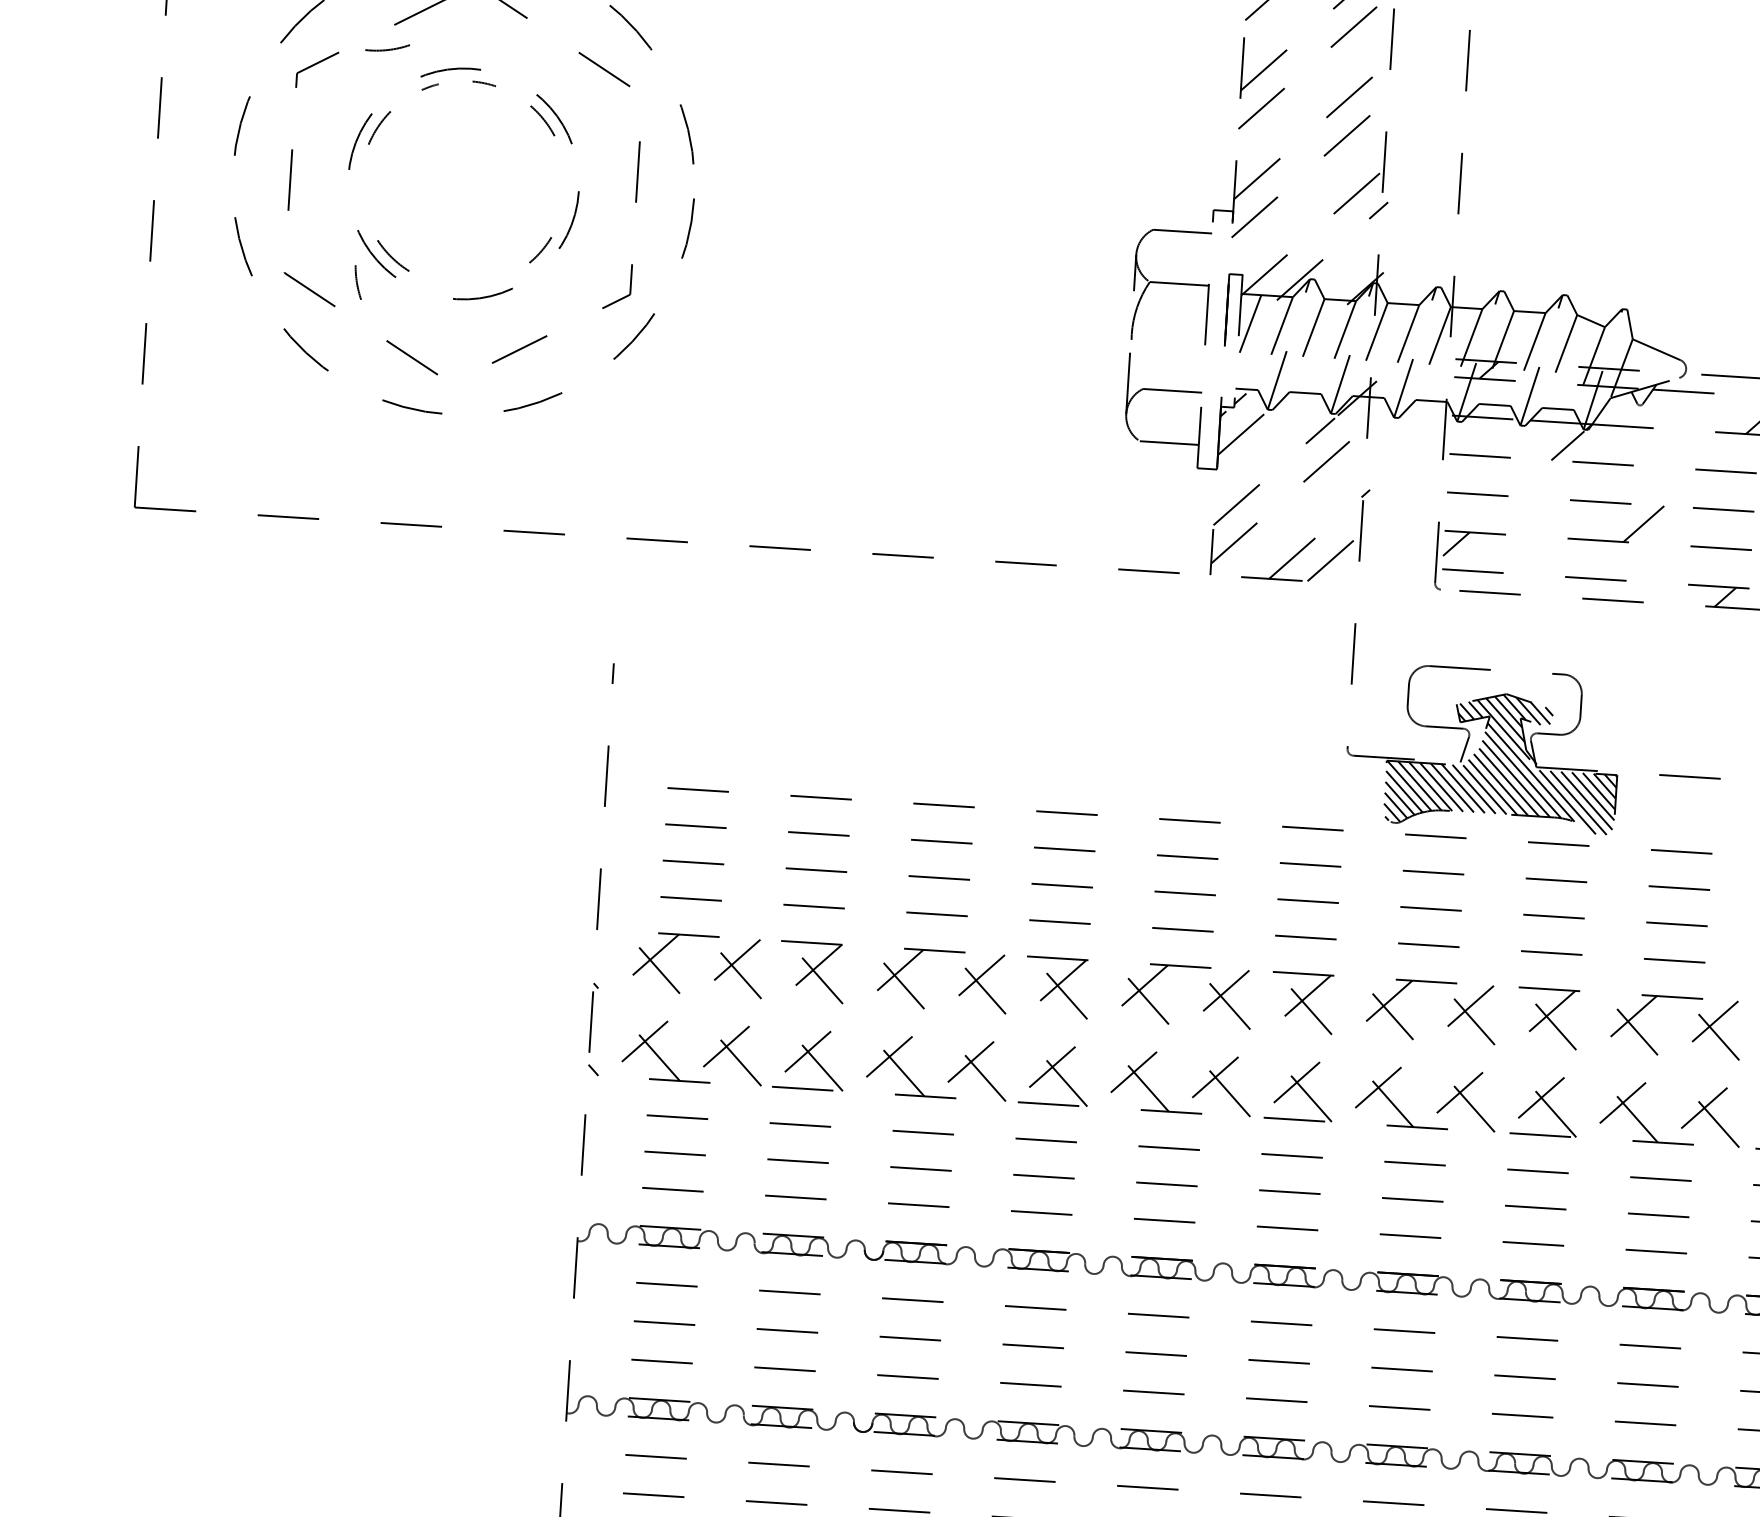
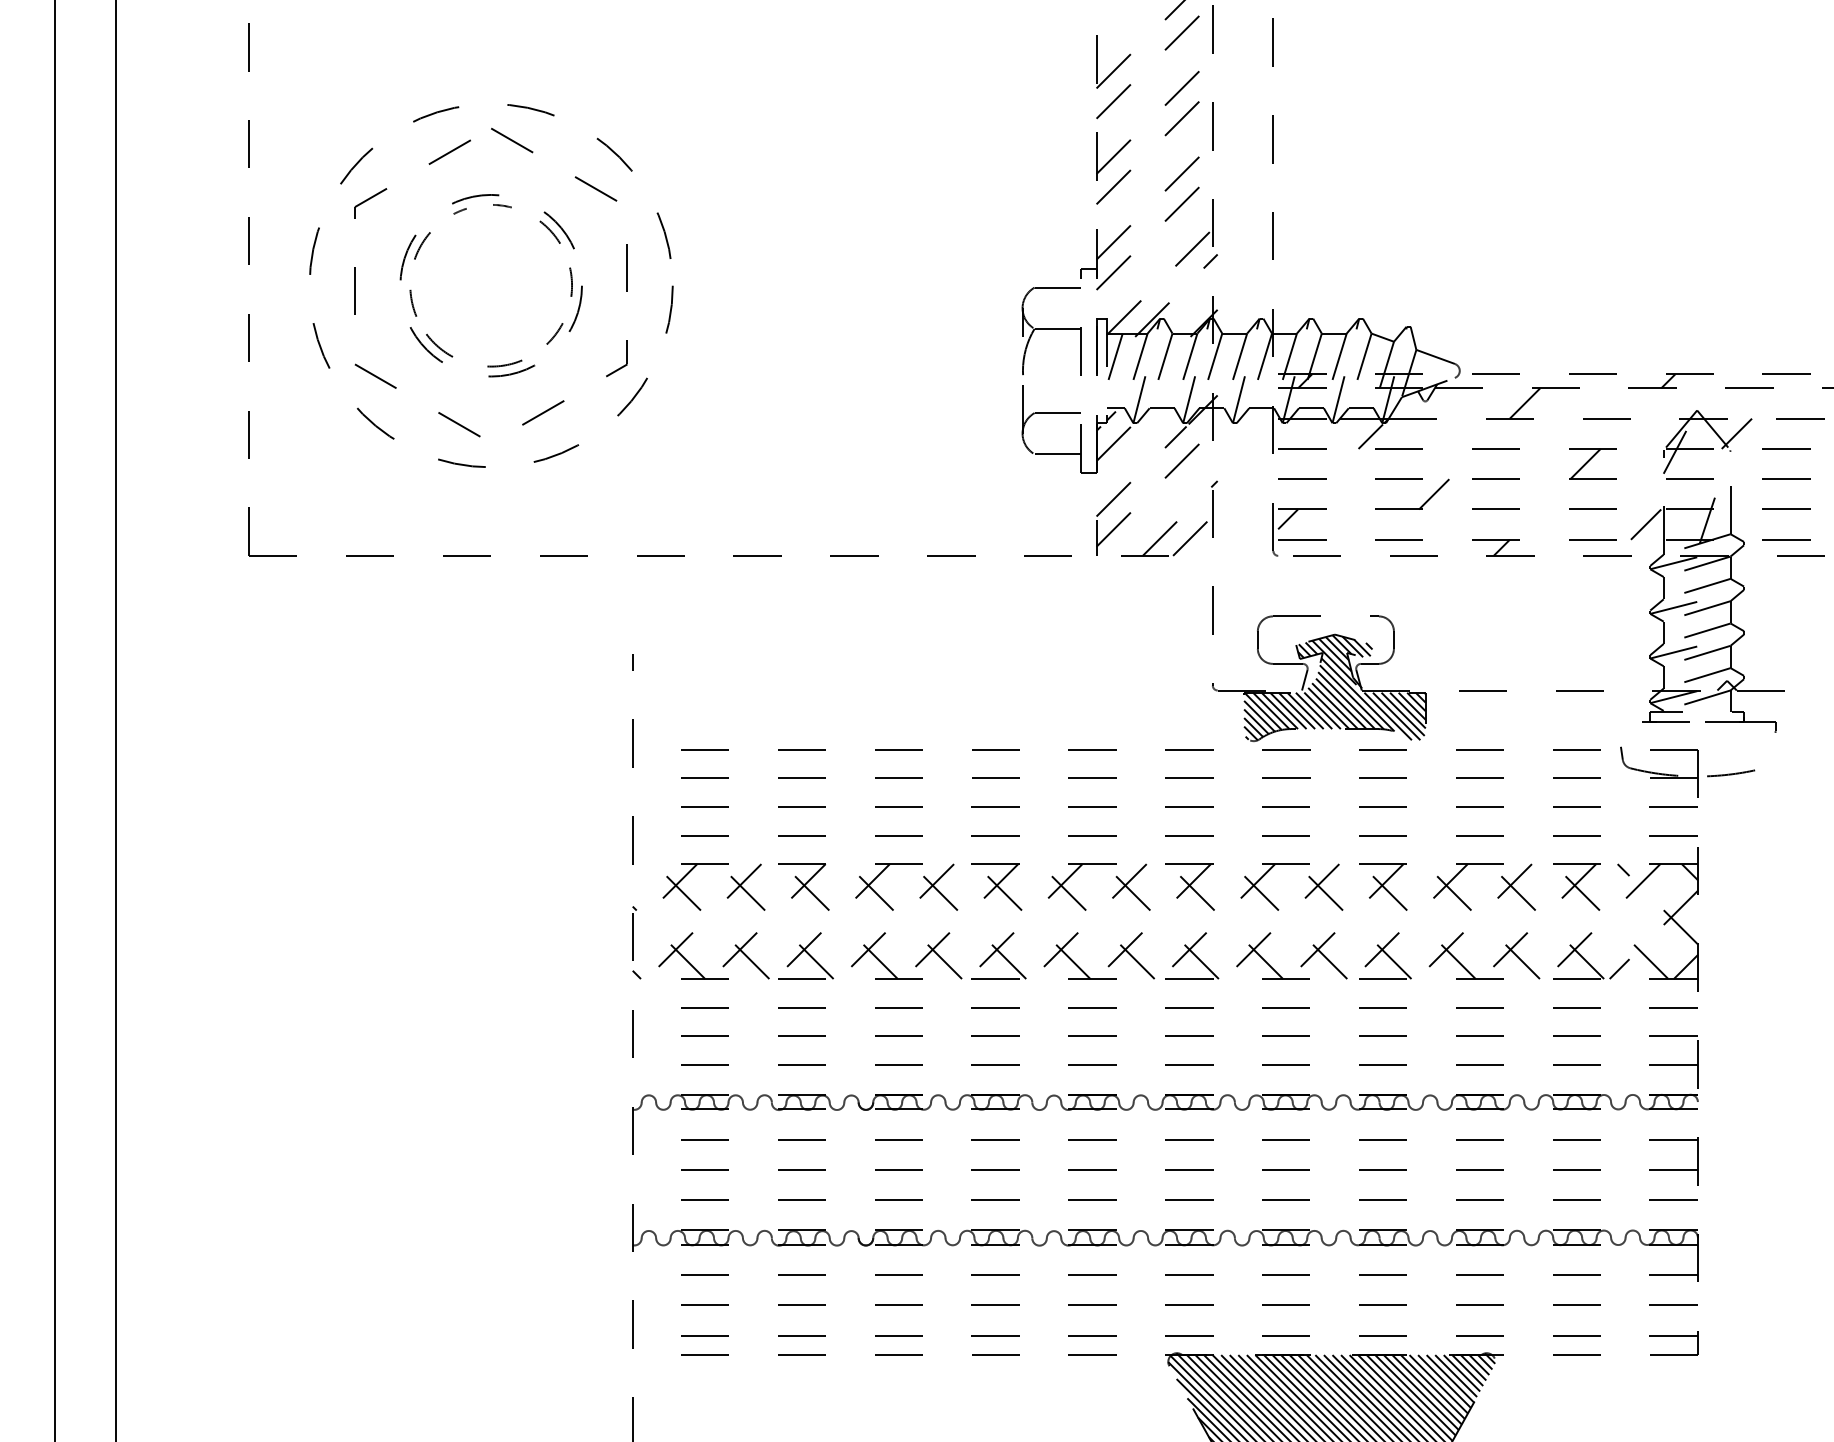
arc: (387, 48) -> (504, 364), moved
line: (565, 185) -> (571, 281), added
arc: (357, 281) -> (412, 302), moved

